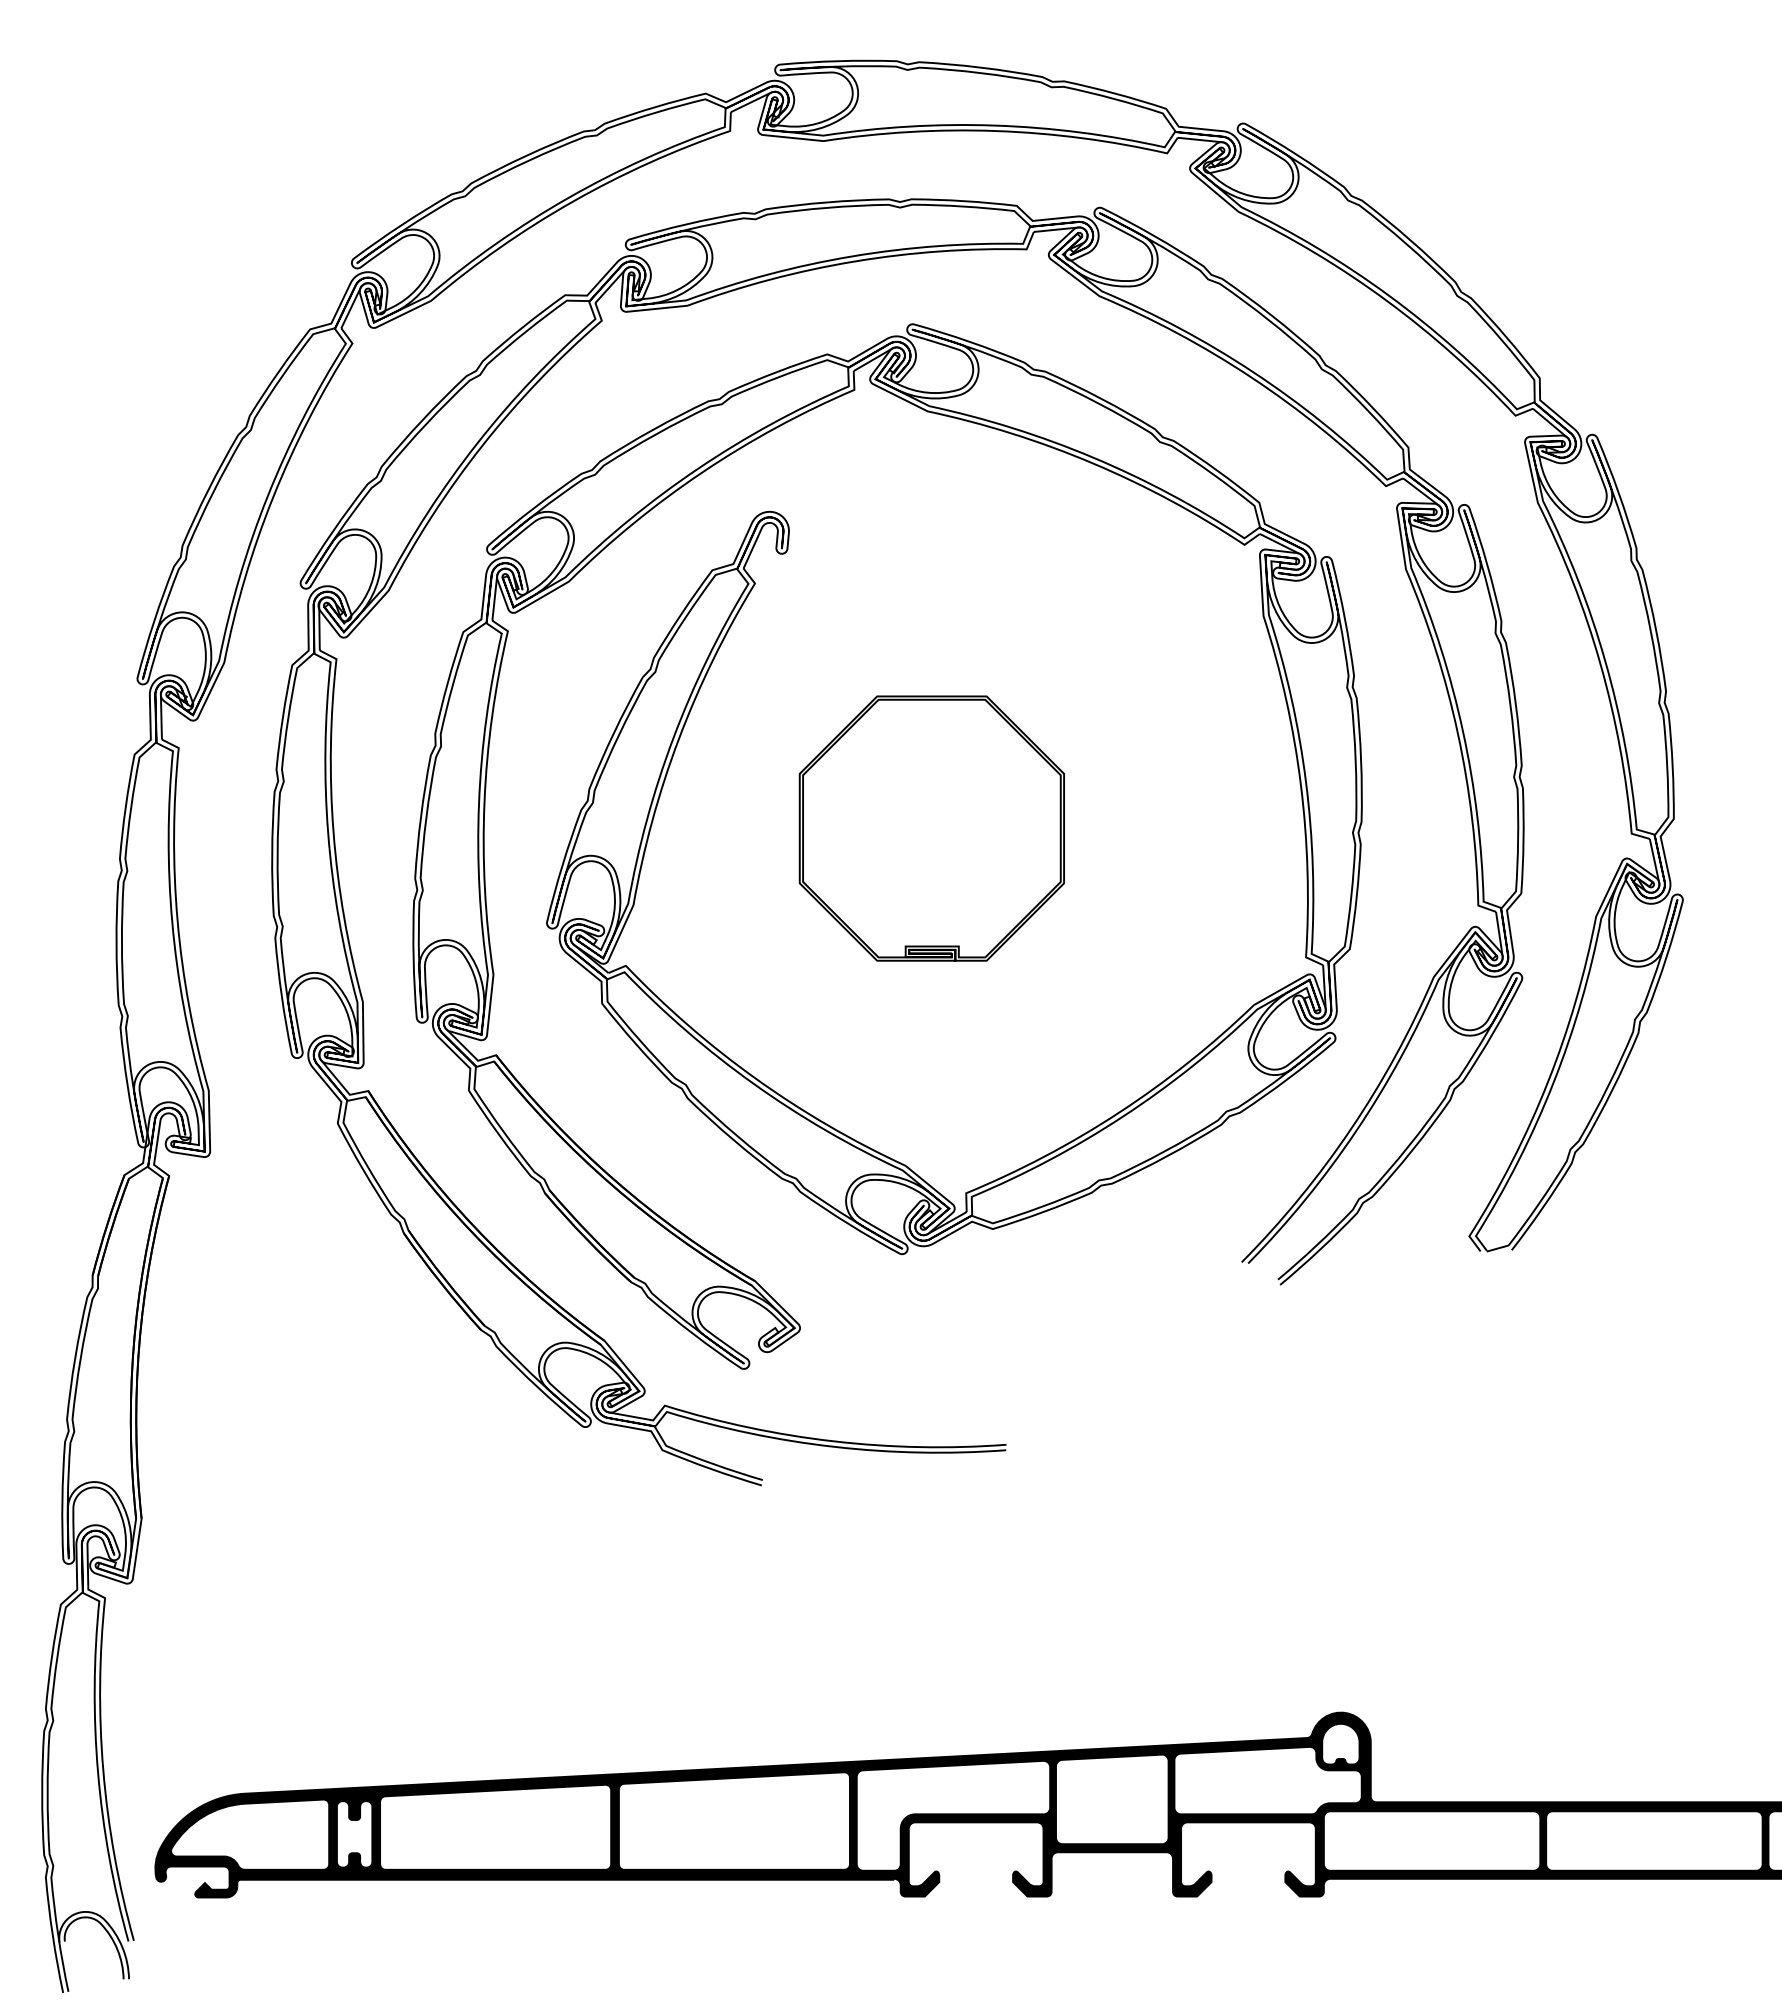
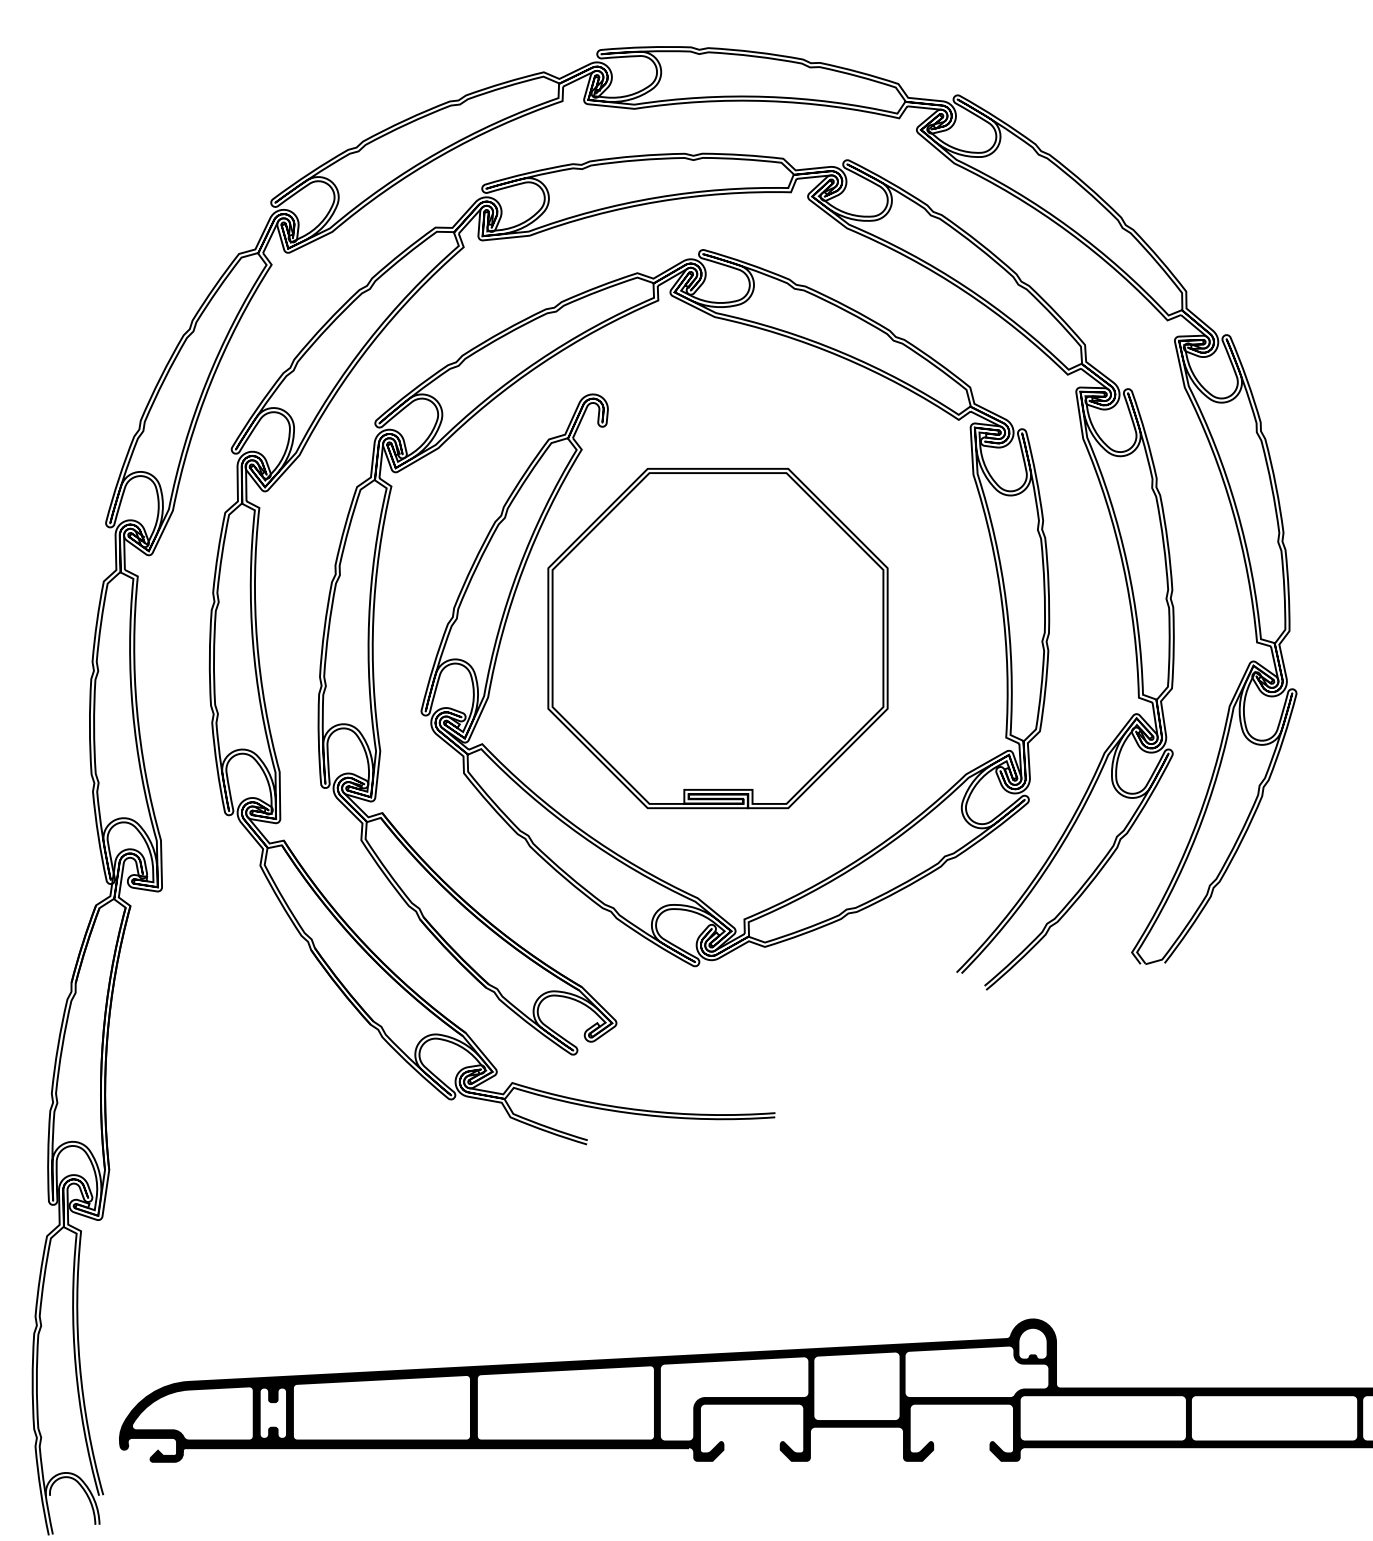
part: (931, 828) -> (717, 638), size x1.67

